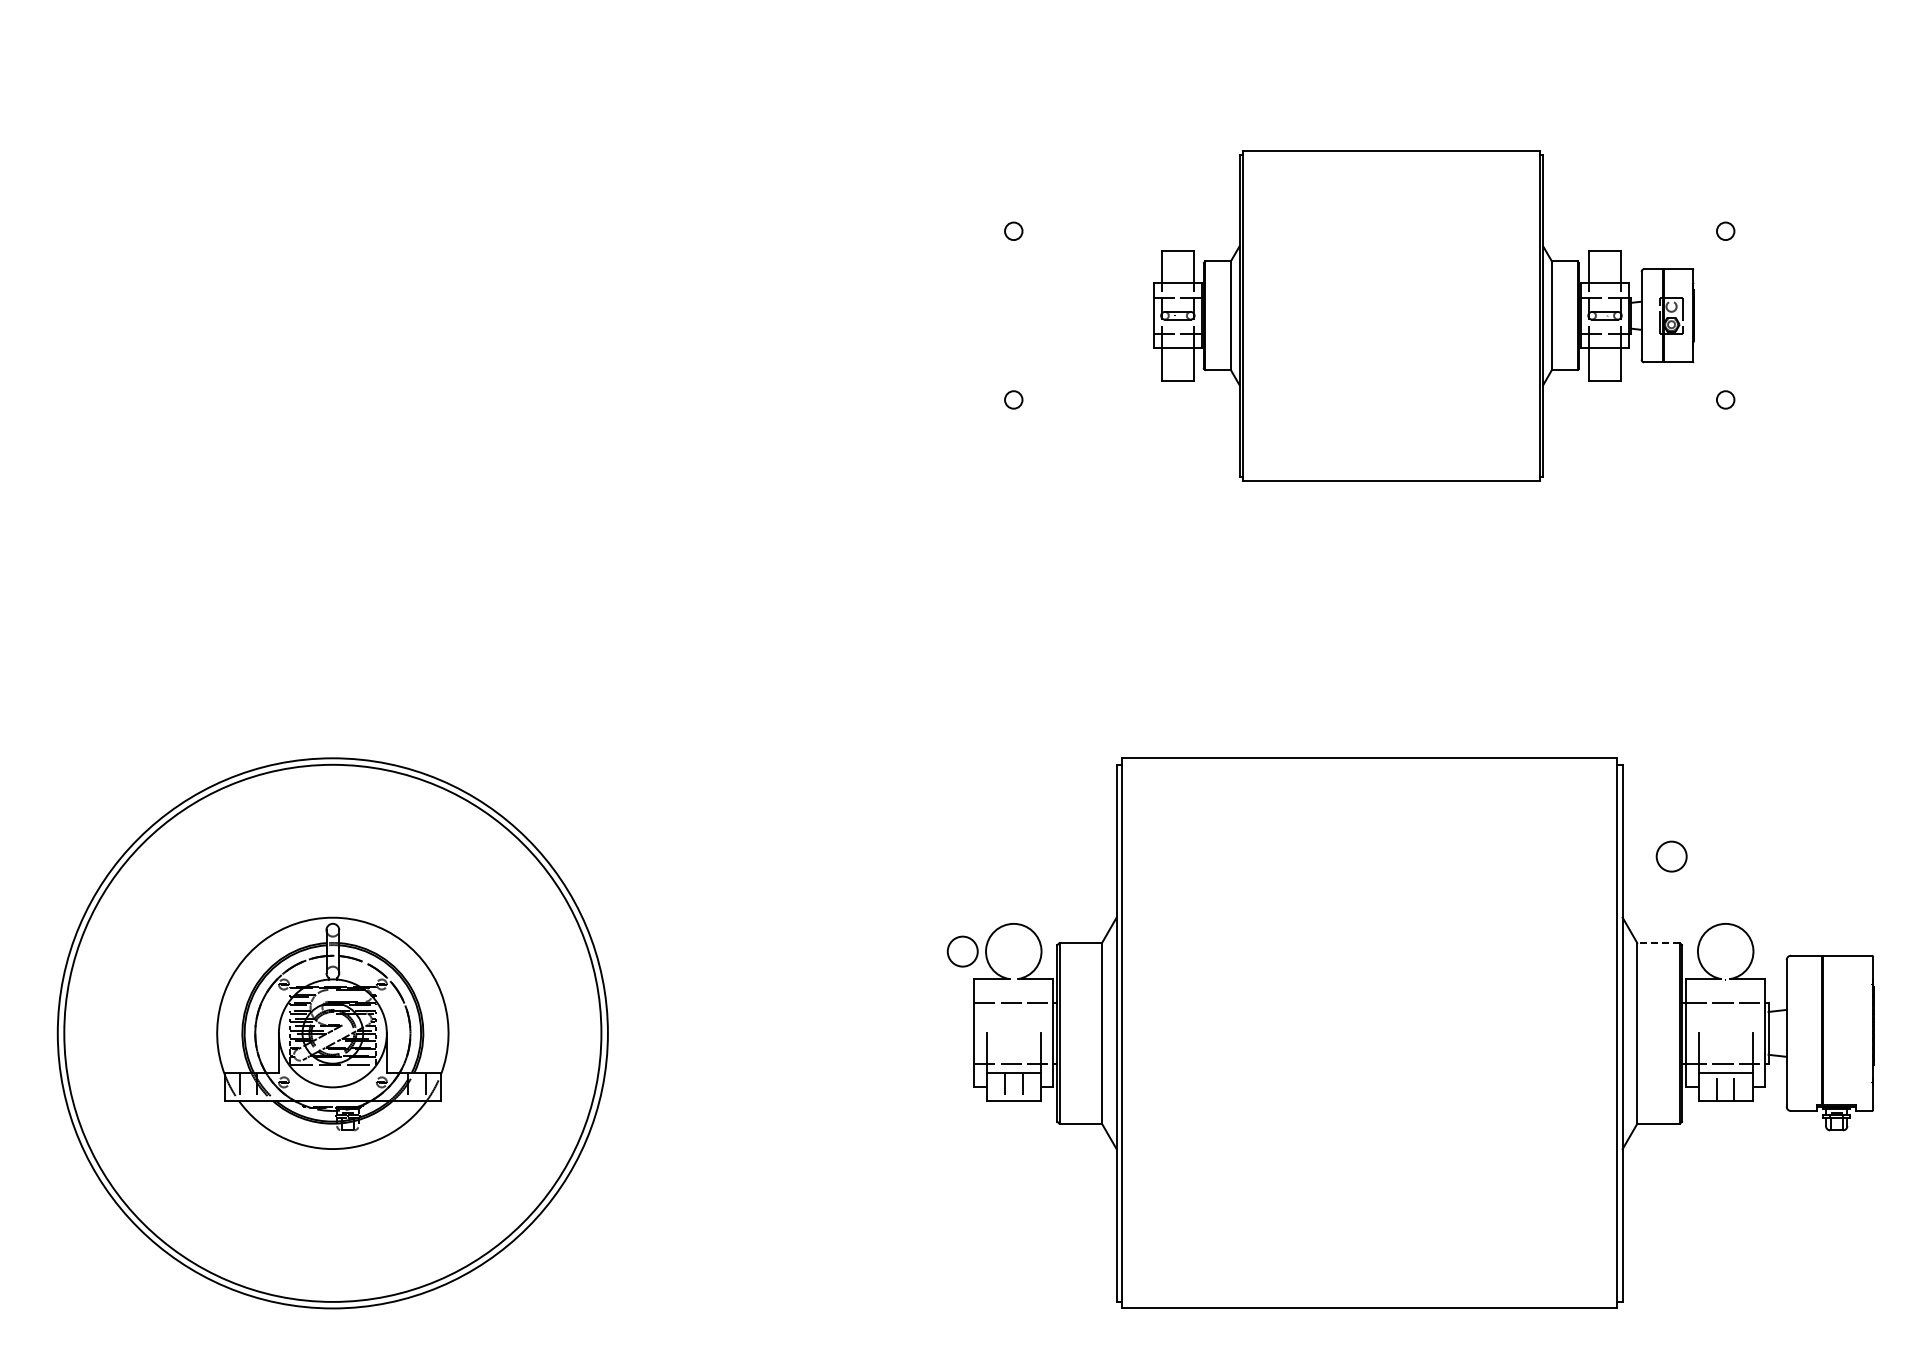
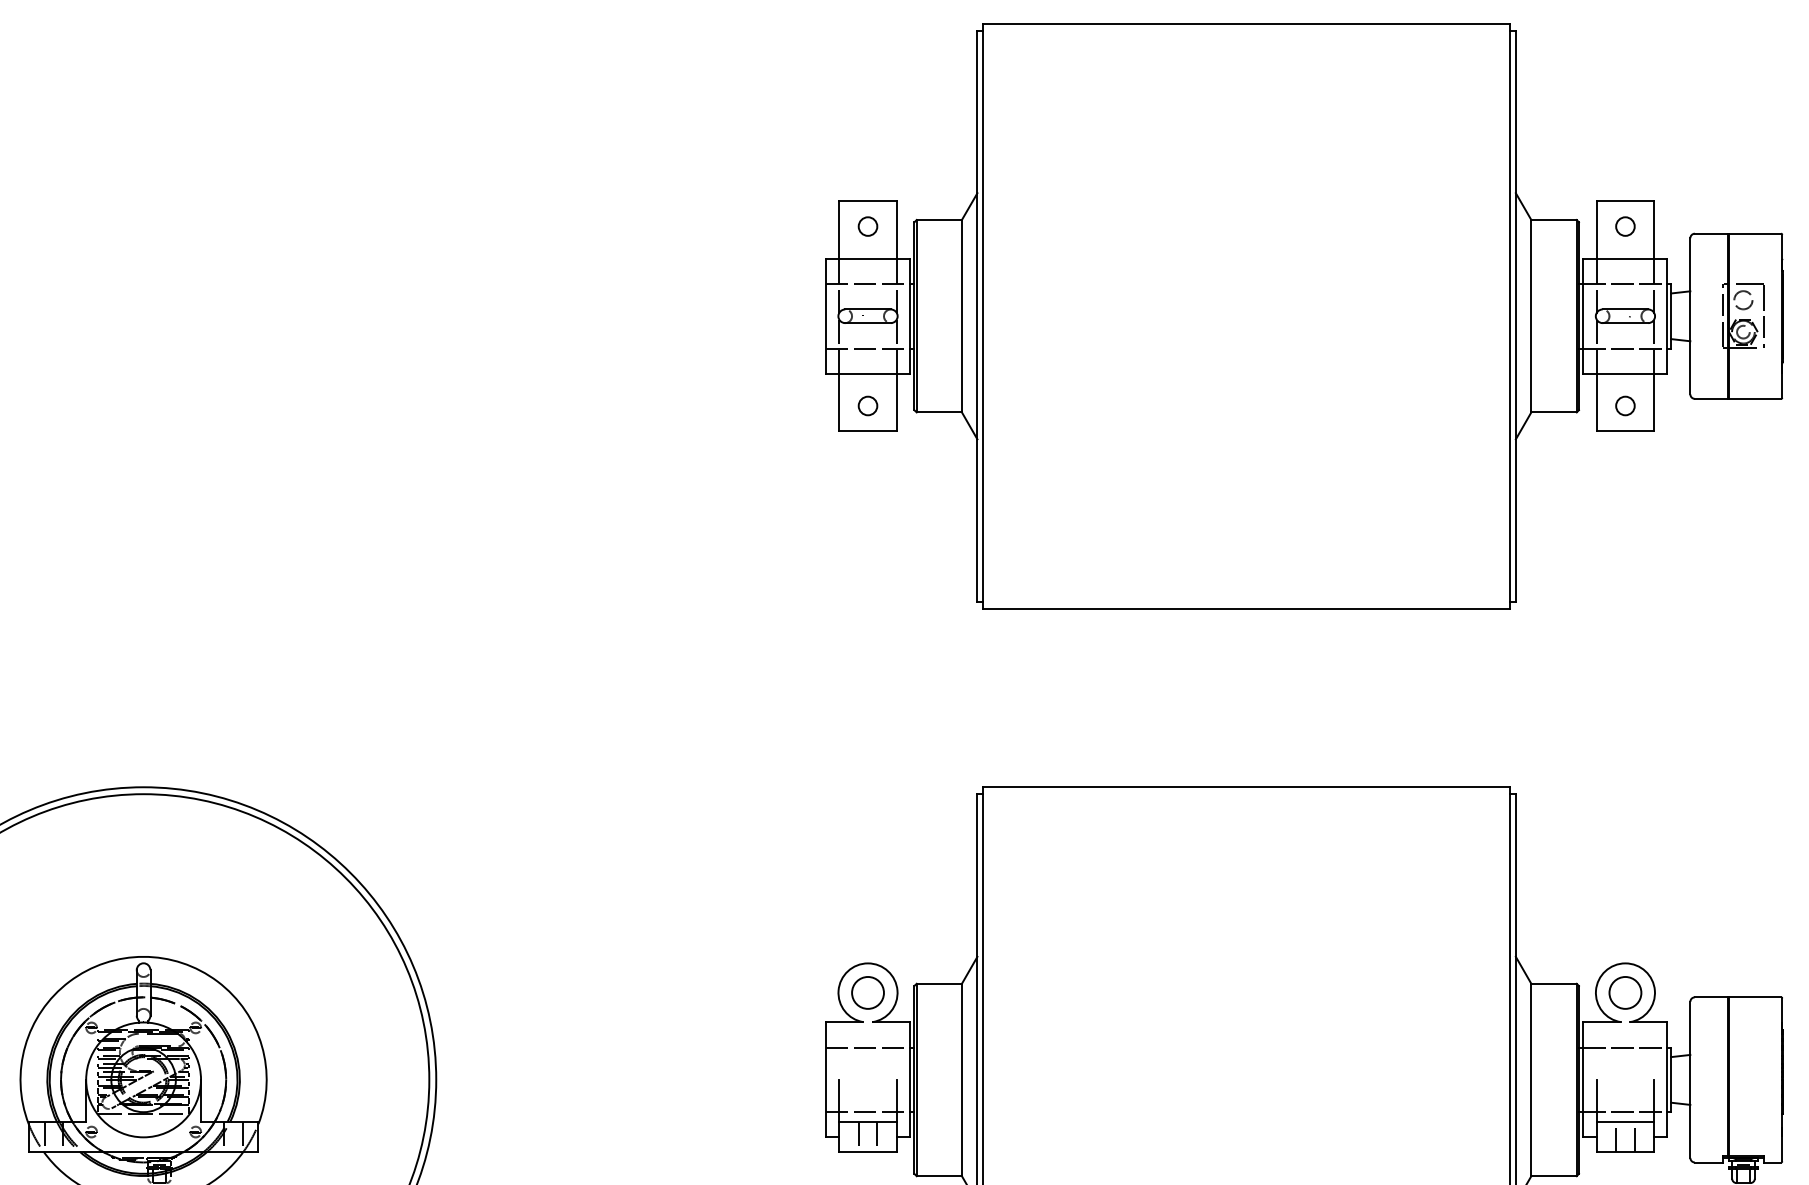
part: (1423, 315) -> (1303, 316), size x1.67
circle: (1671, 856) -> (1625, 992), moved
line: (1658, 943) -> (1553, 984), dashed -> solid
circle: (962, 951) -> (867, 992), moved

